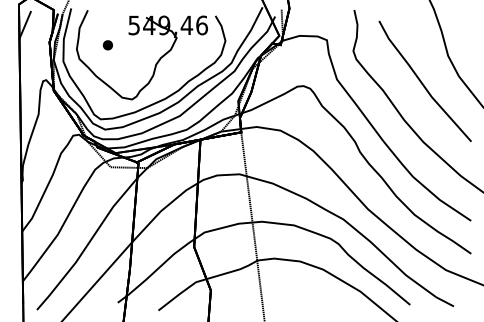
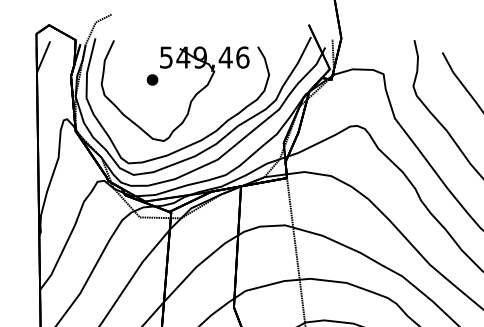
part: (107, 45) -> (152, 80), moved

